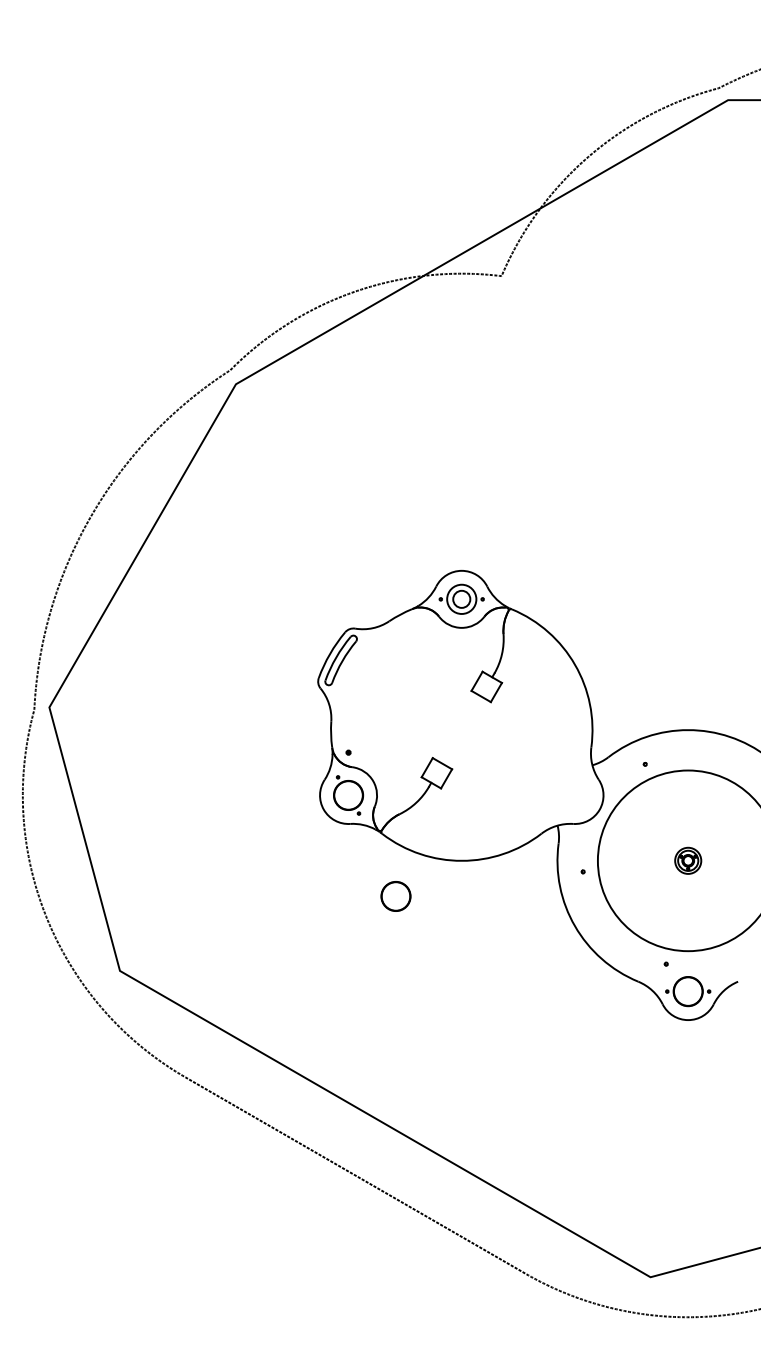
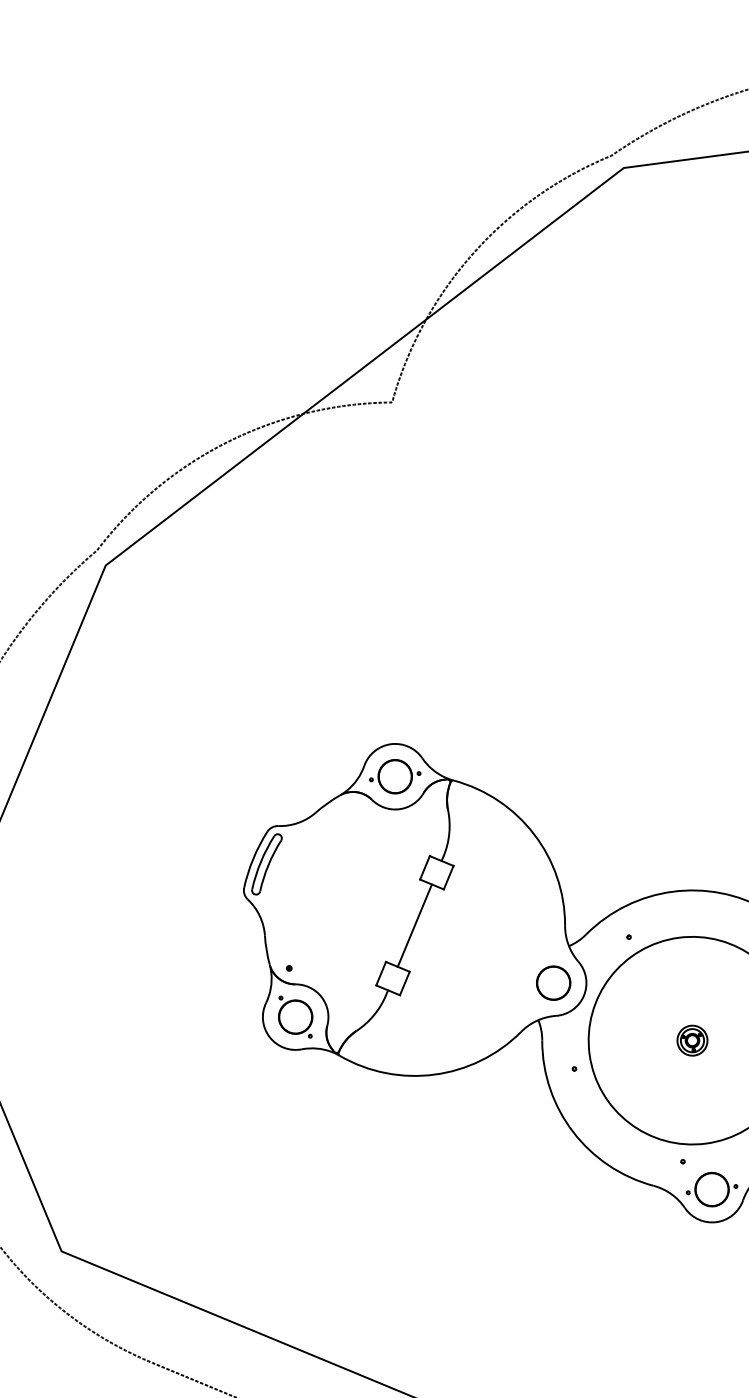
circle: (461, 599) -> (394, 776), size x1.67
line: (461, 729) -> (414, 925), added
circle: (395, 896) -> (553, 983), moved

